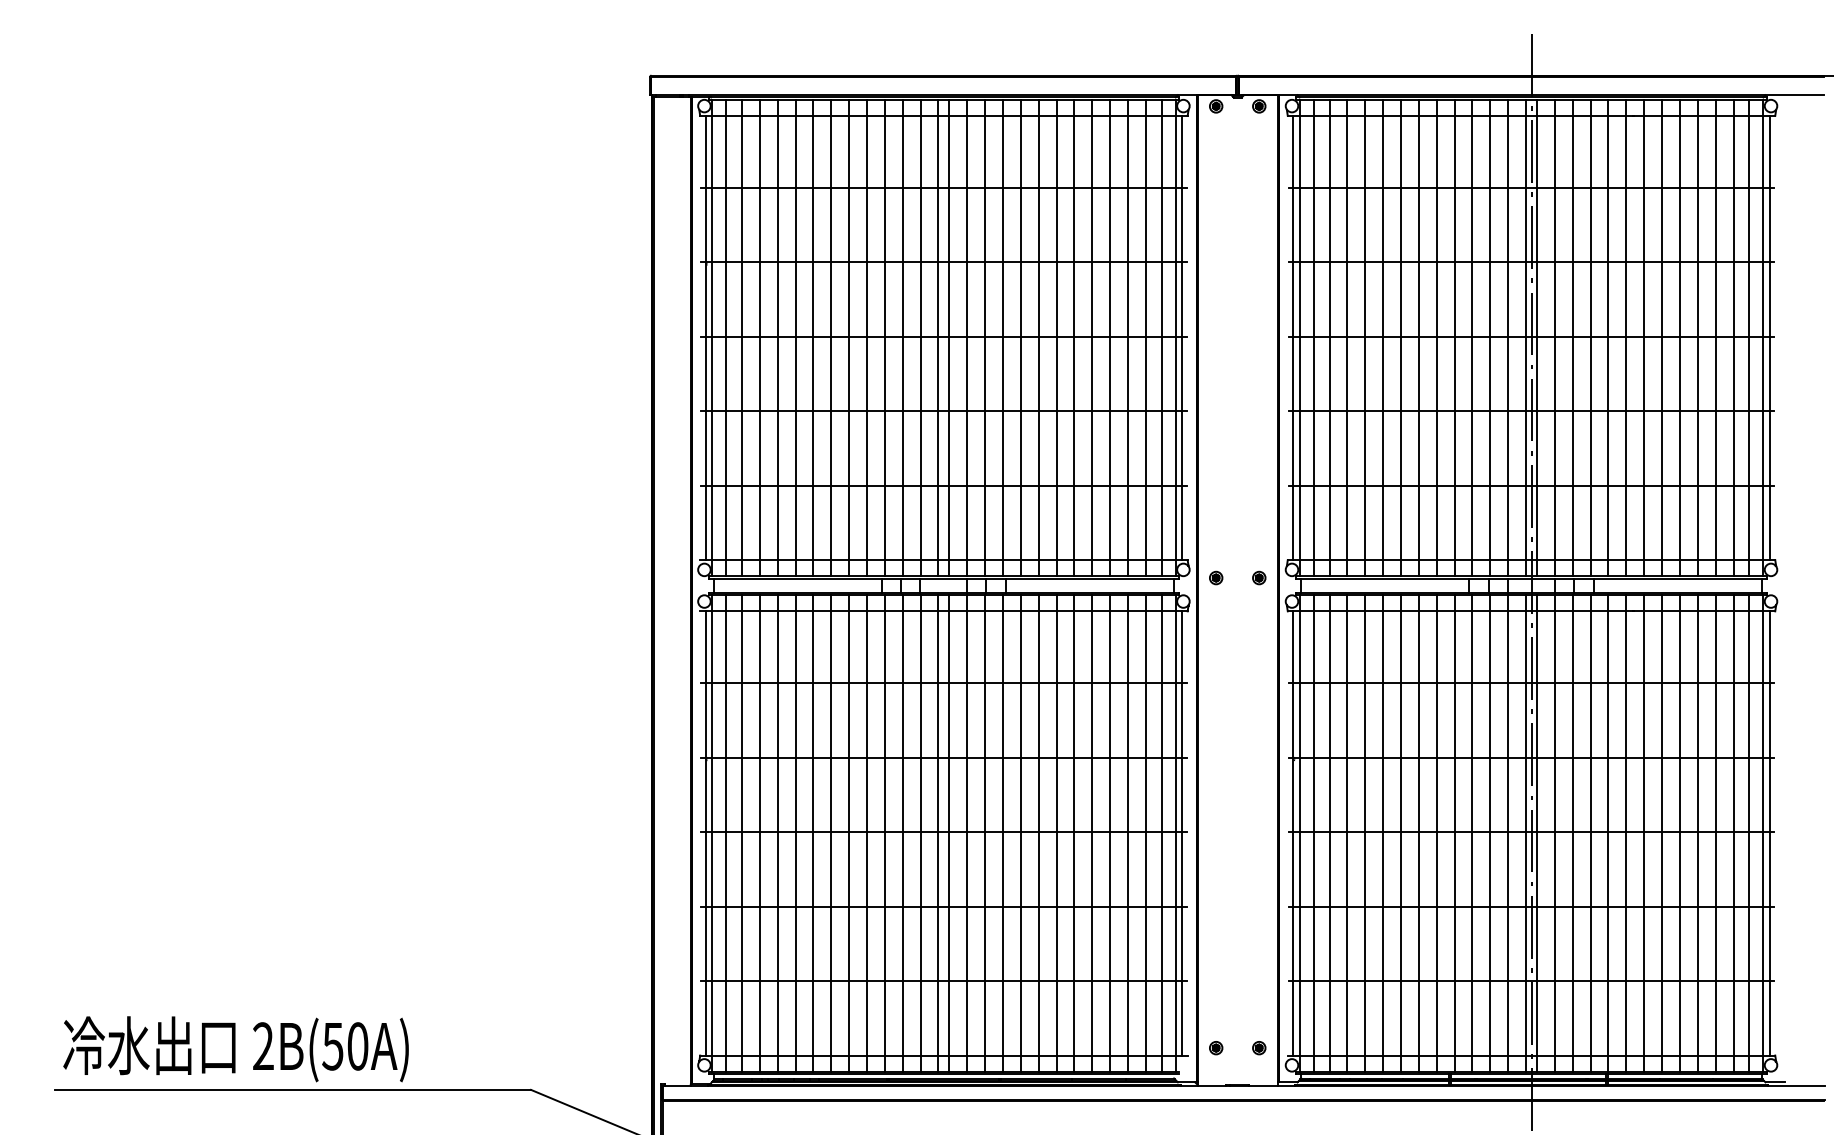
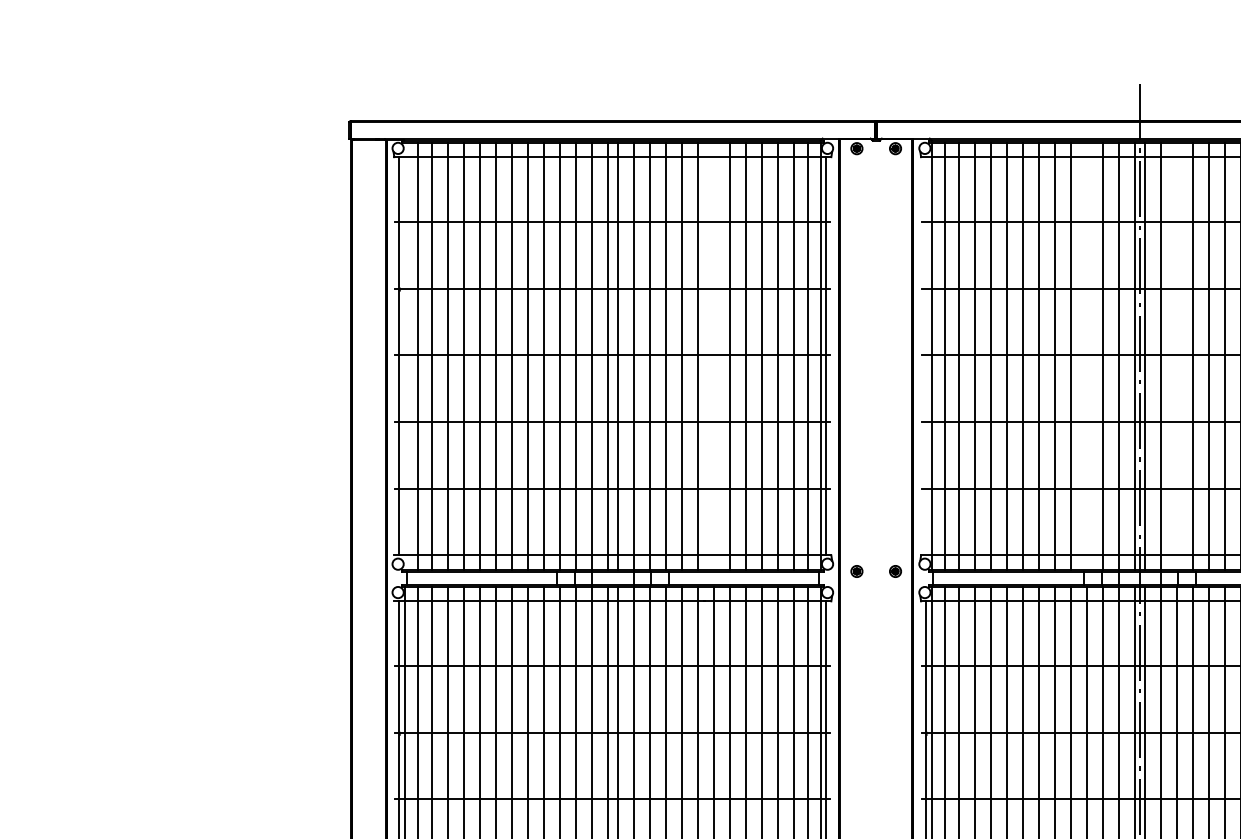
line: (712, 337) -> (405, 355), removed
line: (1056, 337) -> (713, 355), removed
line: (1293, 337) -> (926, 355), removed
line: (1472, 337) -> (1086, 355), removed
line: (1572, 337) -> (1176, 355), removed

